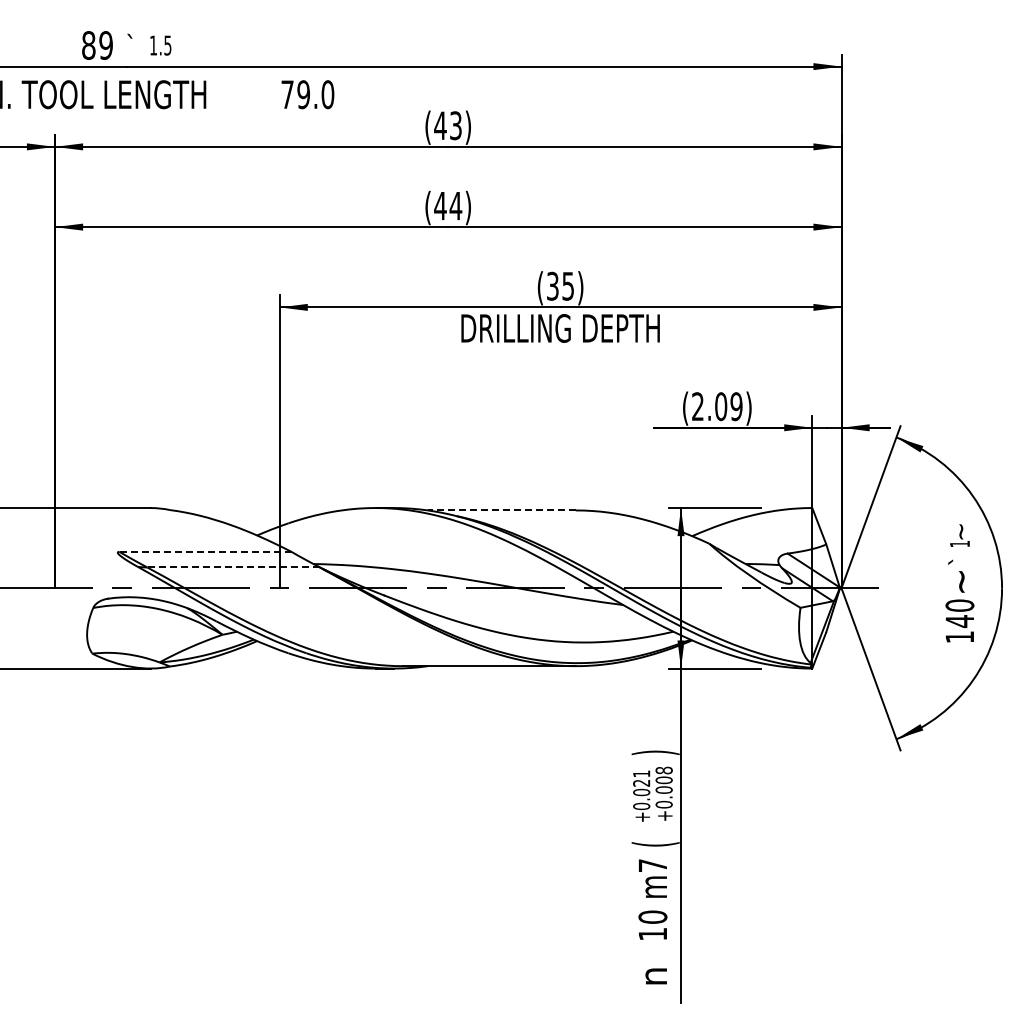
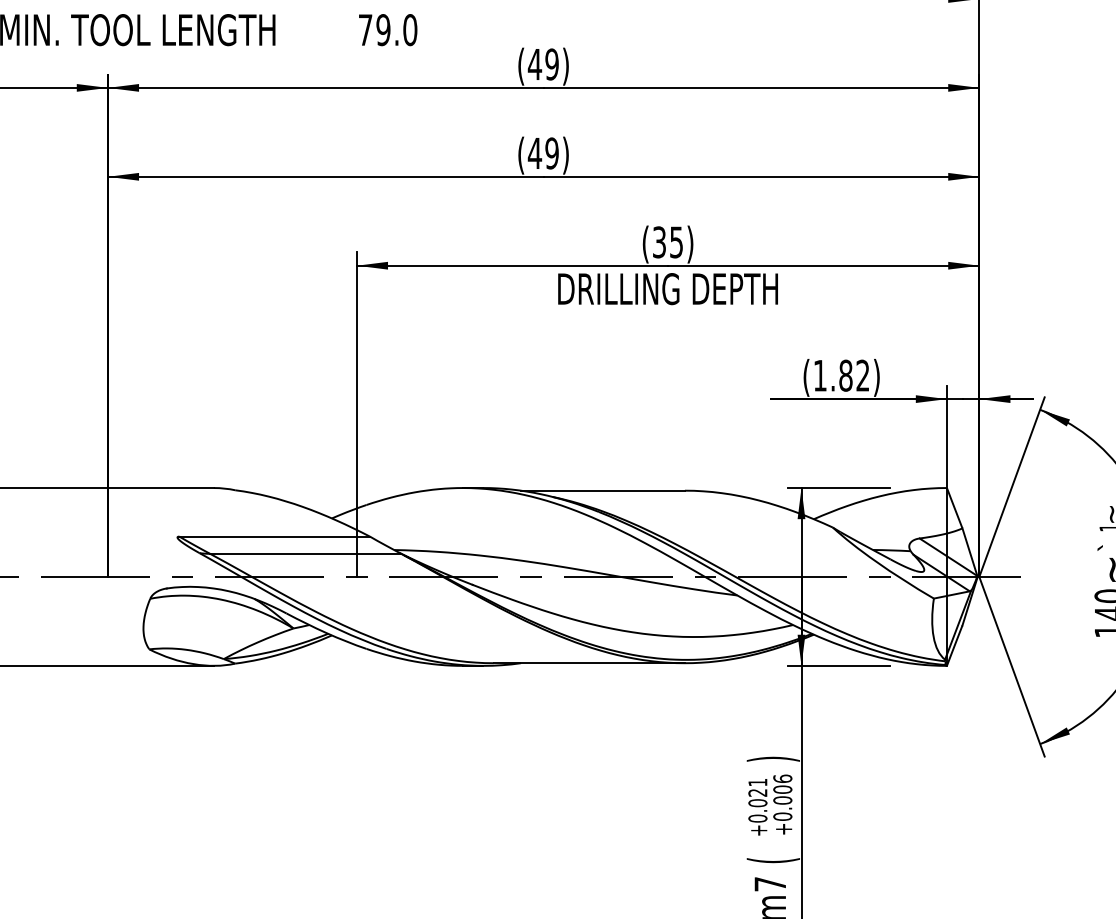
text: (455, 125) -> (551, 64), (43) -> (49)
text: (455, 205) -> (551, 152), (44) -> (49)
text: (717, 406) -> (841, 375), (2.09) -> (1.82)
line: (501, 510) -> (602, 490), dashed -> solid
line: (206, 551) -> (275, 536), dashed -> solid
line: (232, 567) -> (304, 553), dashed -> solid
text: (663, 770) -> (782, 778), +0.008 -> +0.006

